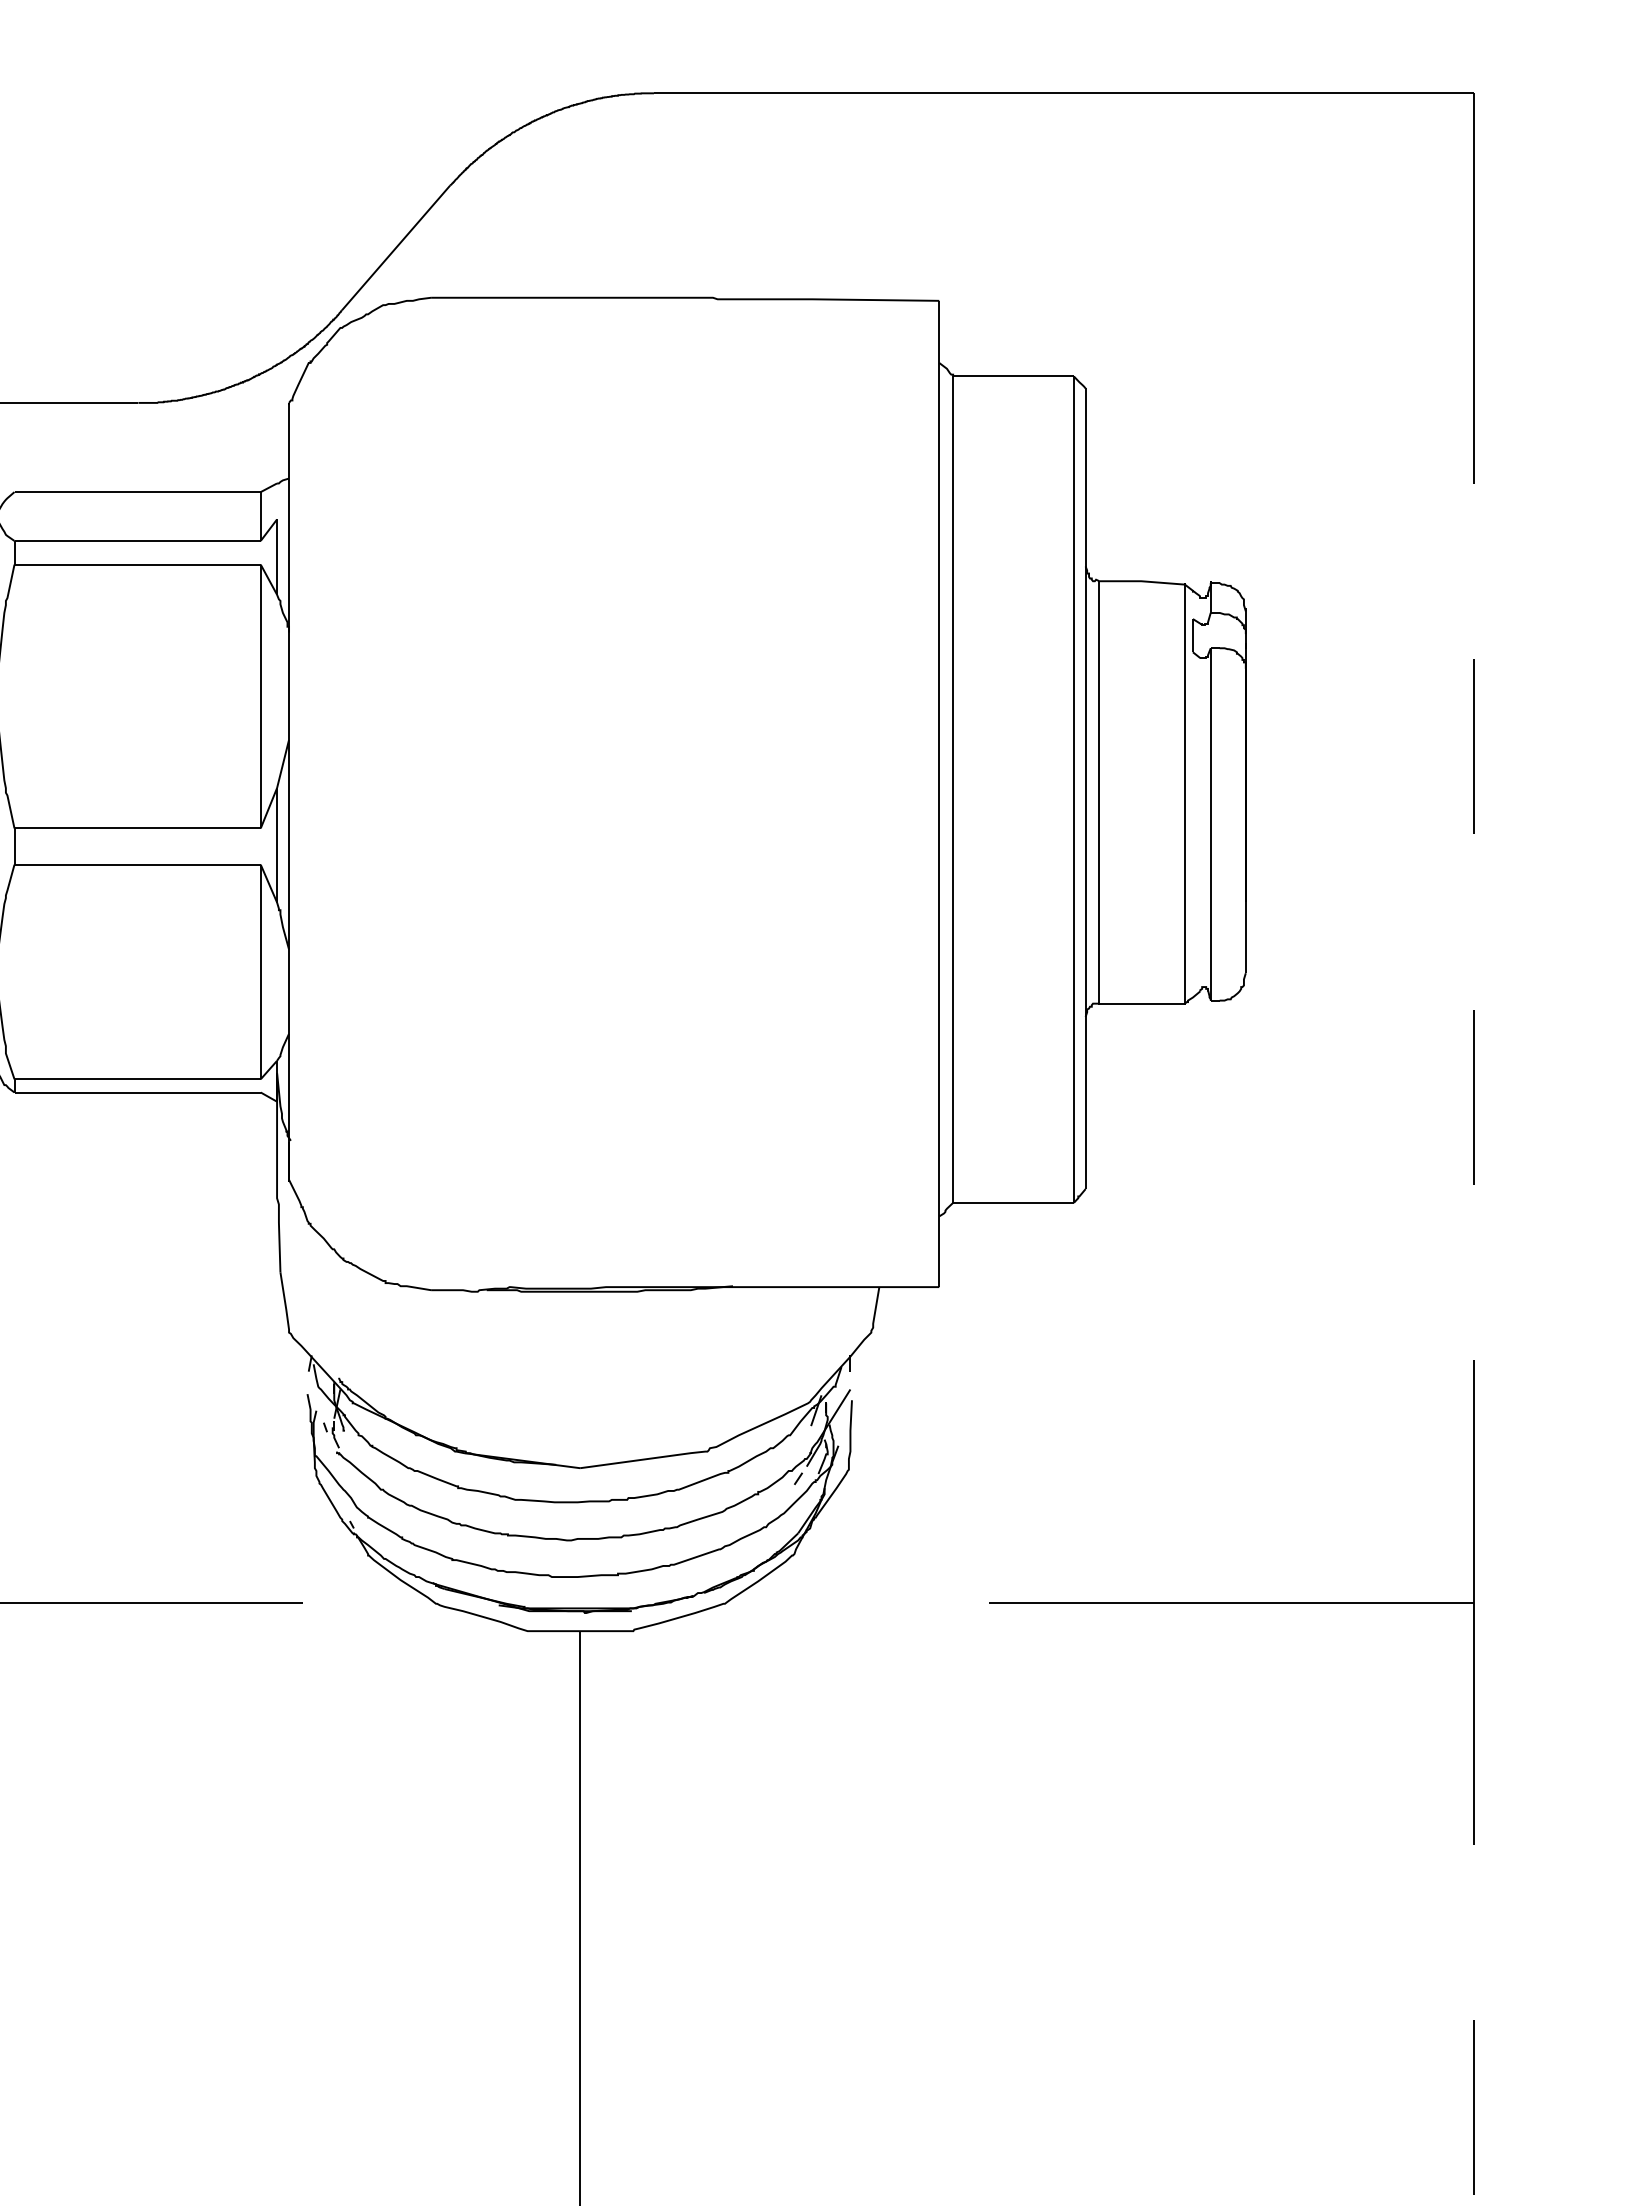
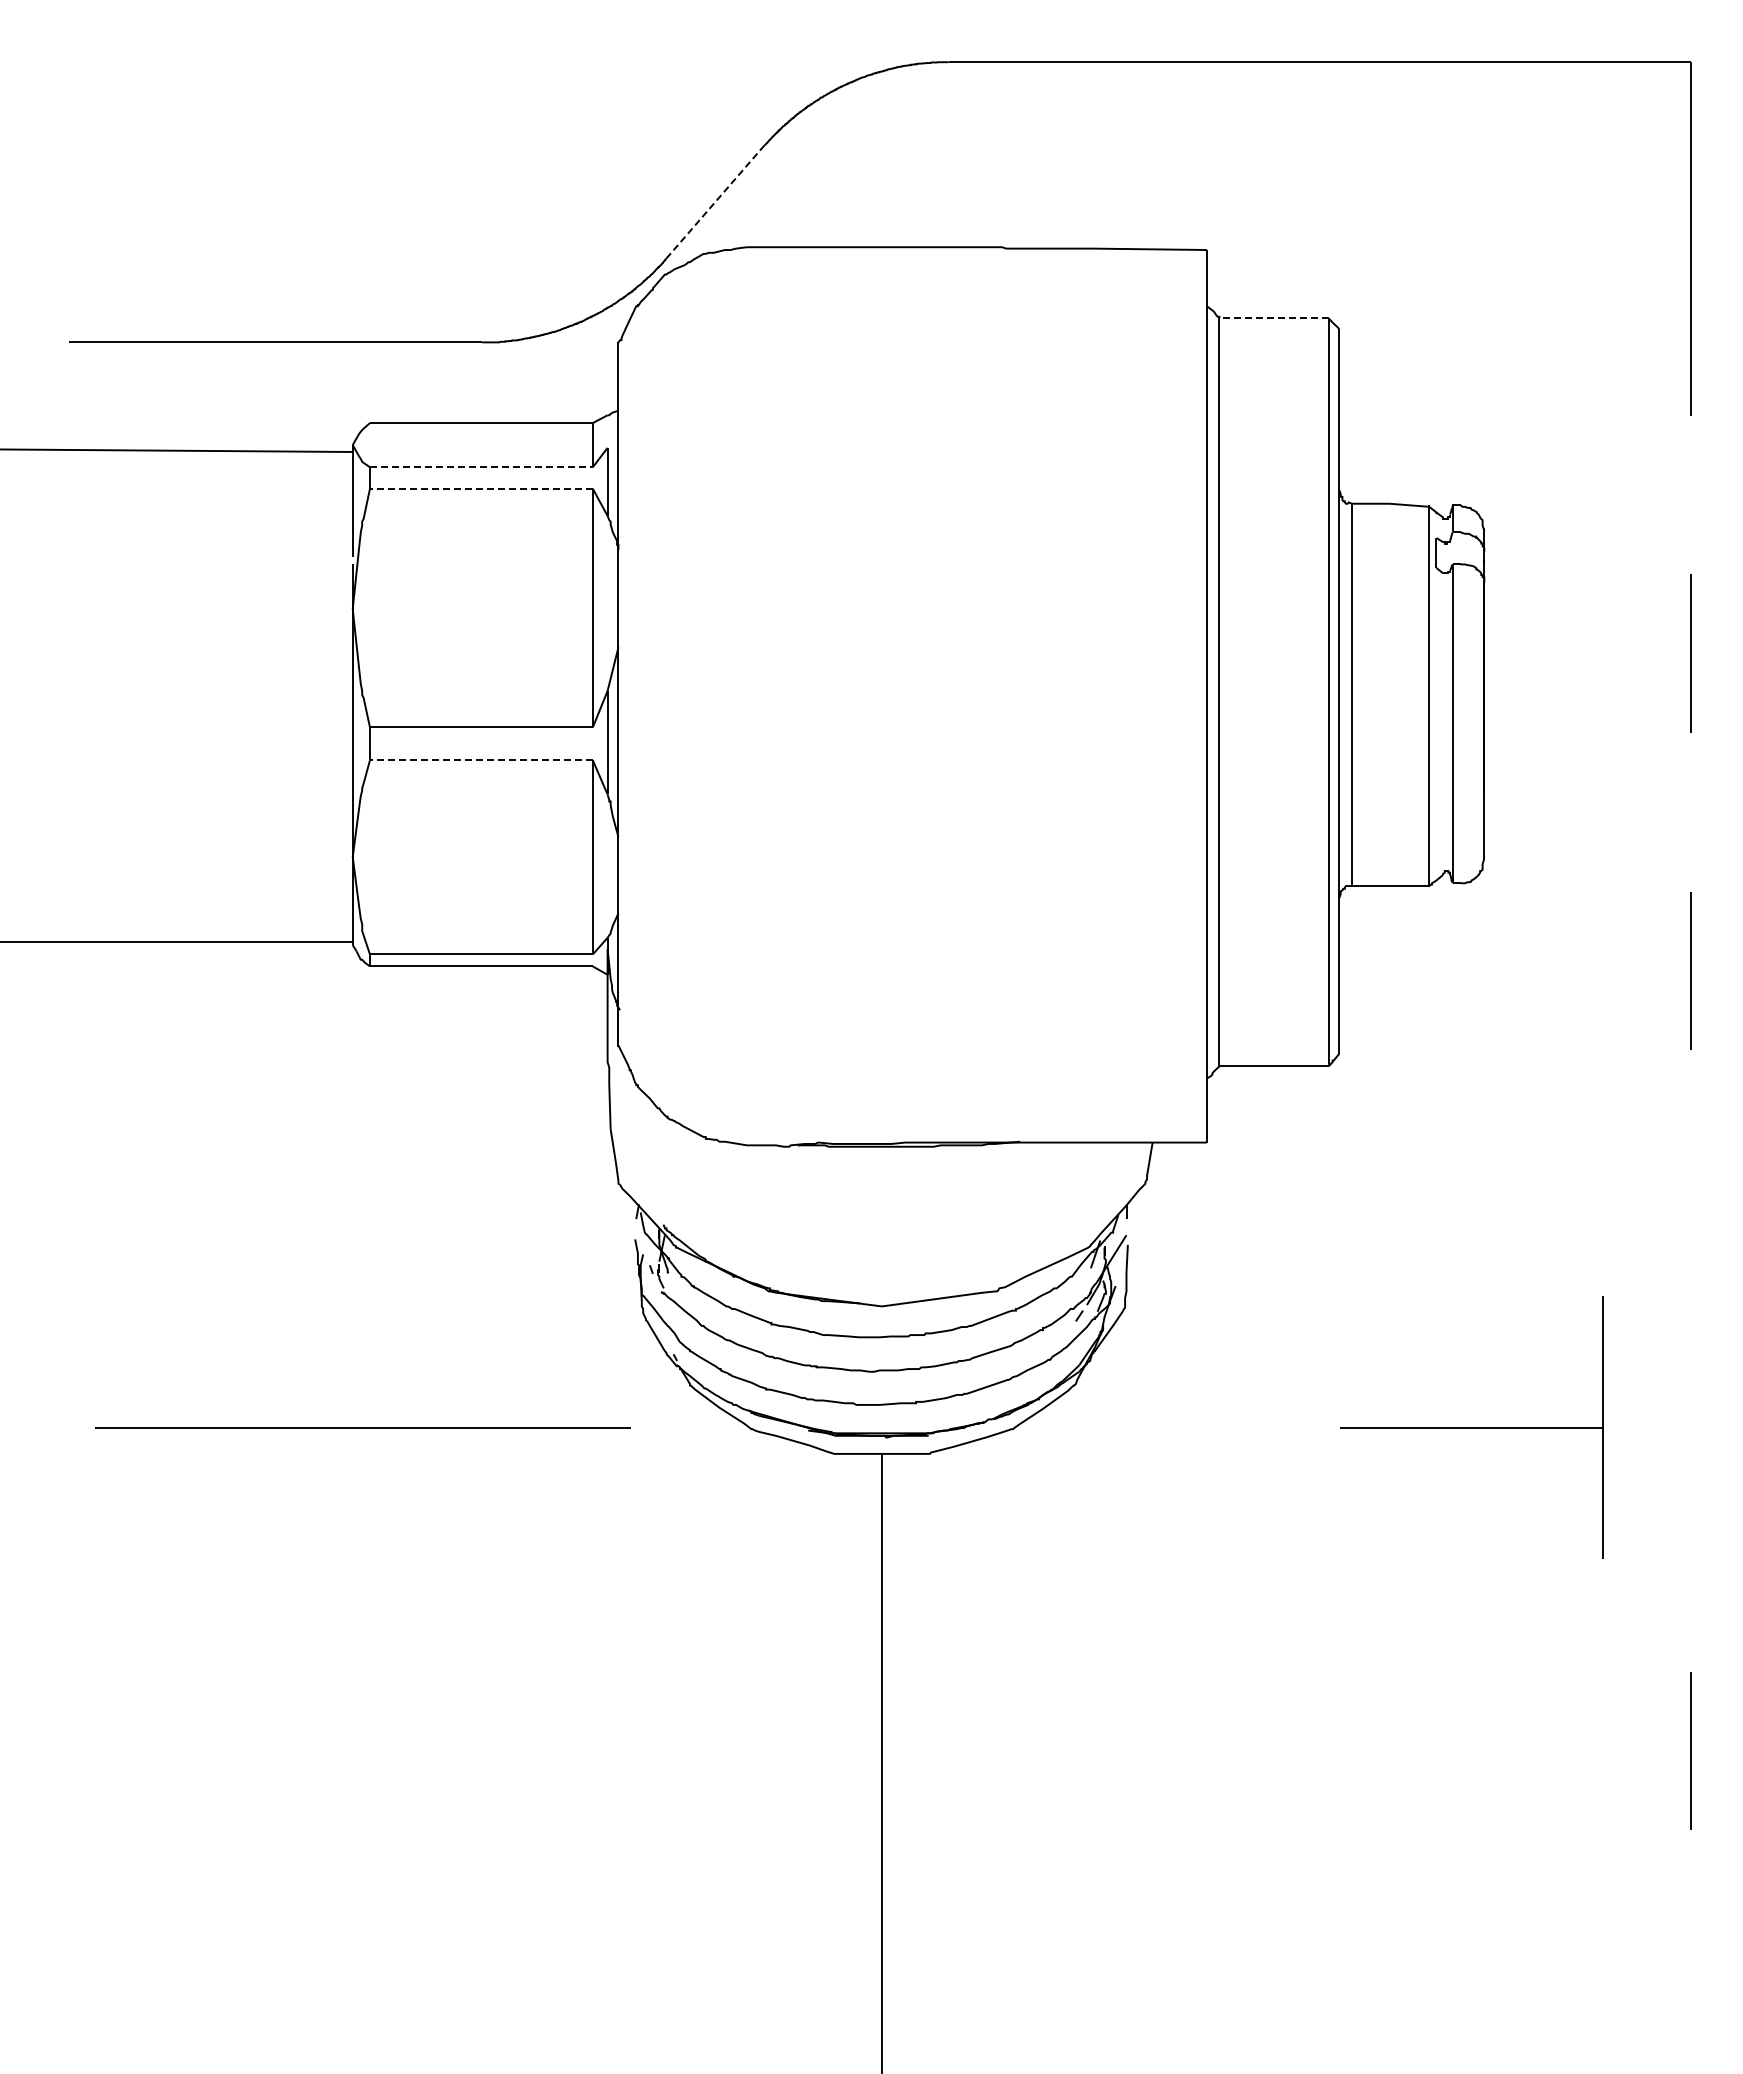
line: (396, 248) -> (715, 202), solid -> dashed
line: (1013, 376) -> (1274, 318), solid -> dashed
line: (137, 541) -> (481, 467), solid -> dashed
line: (136, 564) -> (480, 488), solid -> dashed
line: (136, 864) -> (480, 760), solid -> dashed
part: (1231, 1601) -> (1471, 1427), size x0.6
line: (1473, 2106) -> (1690, 1750), moved

